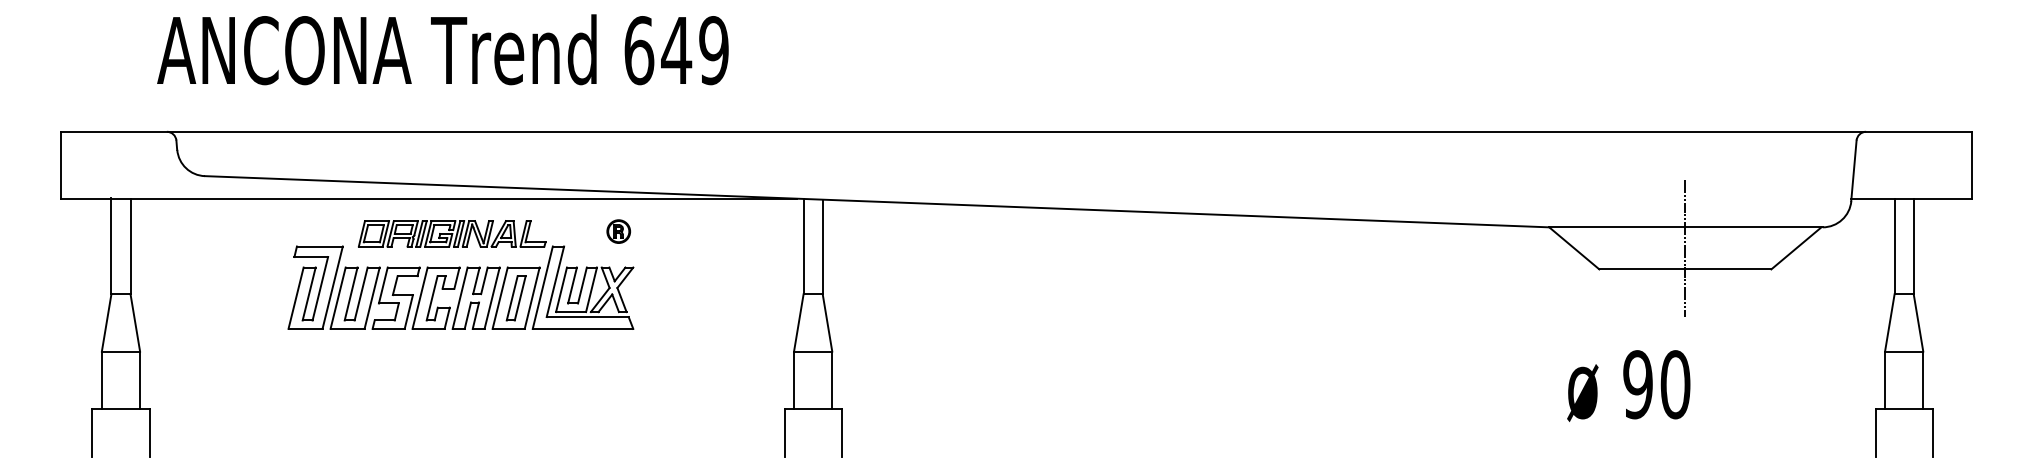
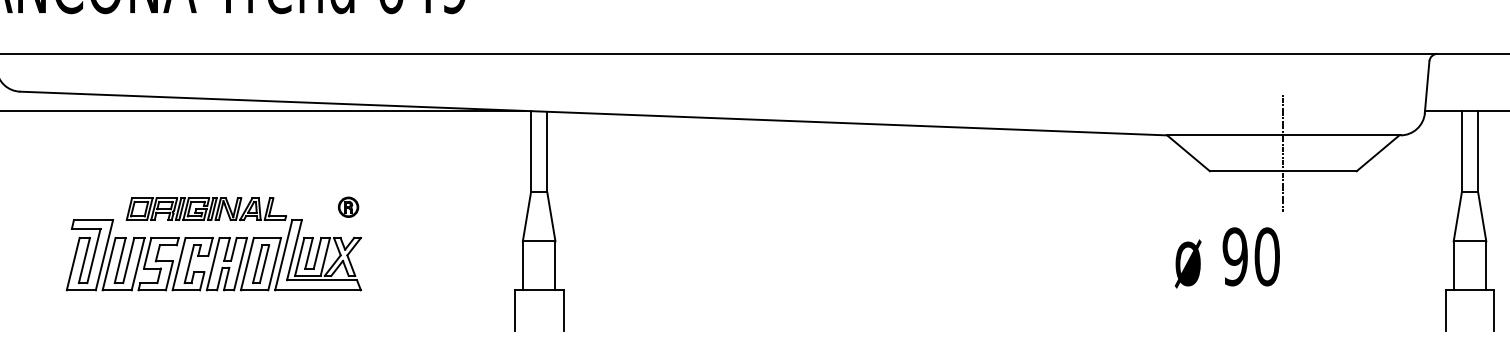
part: (460, 274) -> (213, 243), moved
text: (1628, 385) -> (1227, 257), moved

